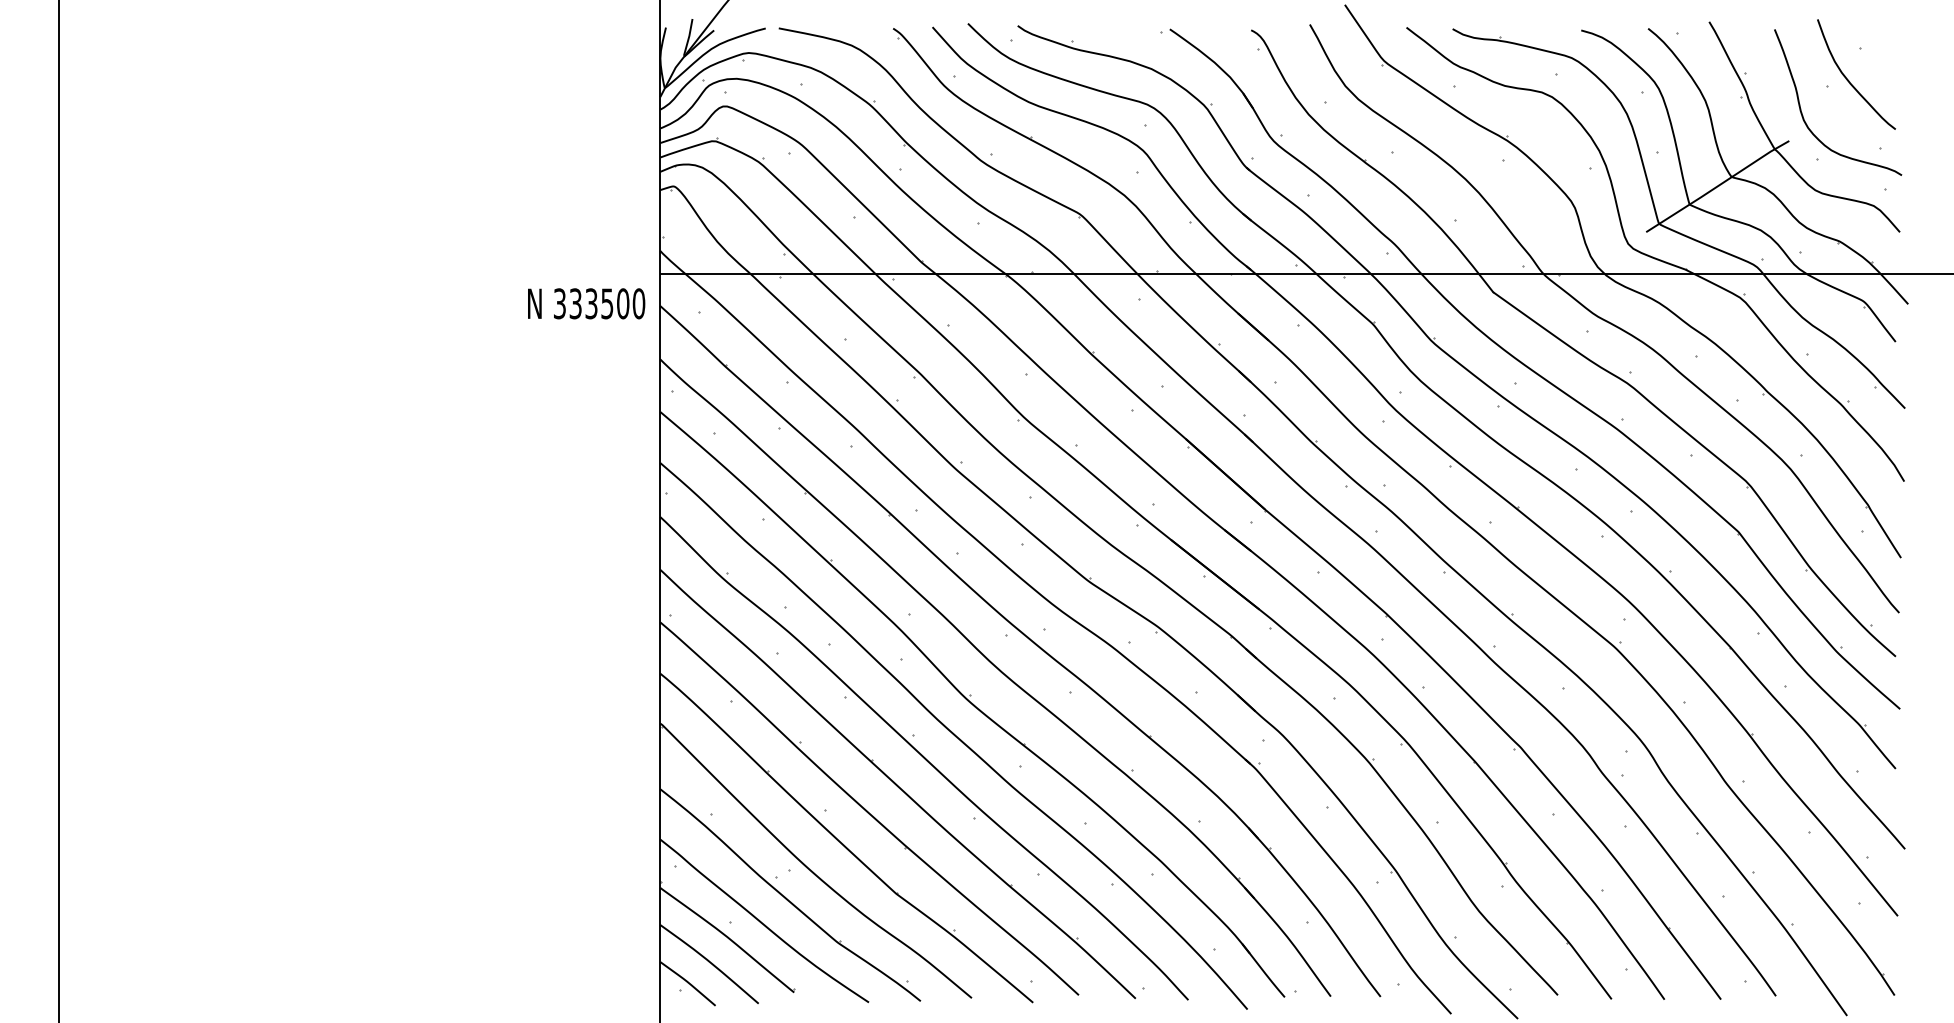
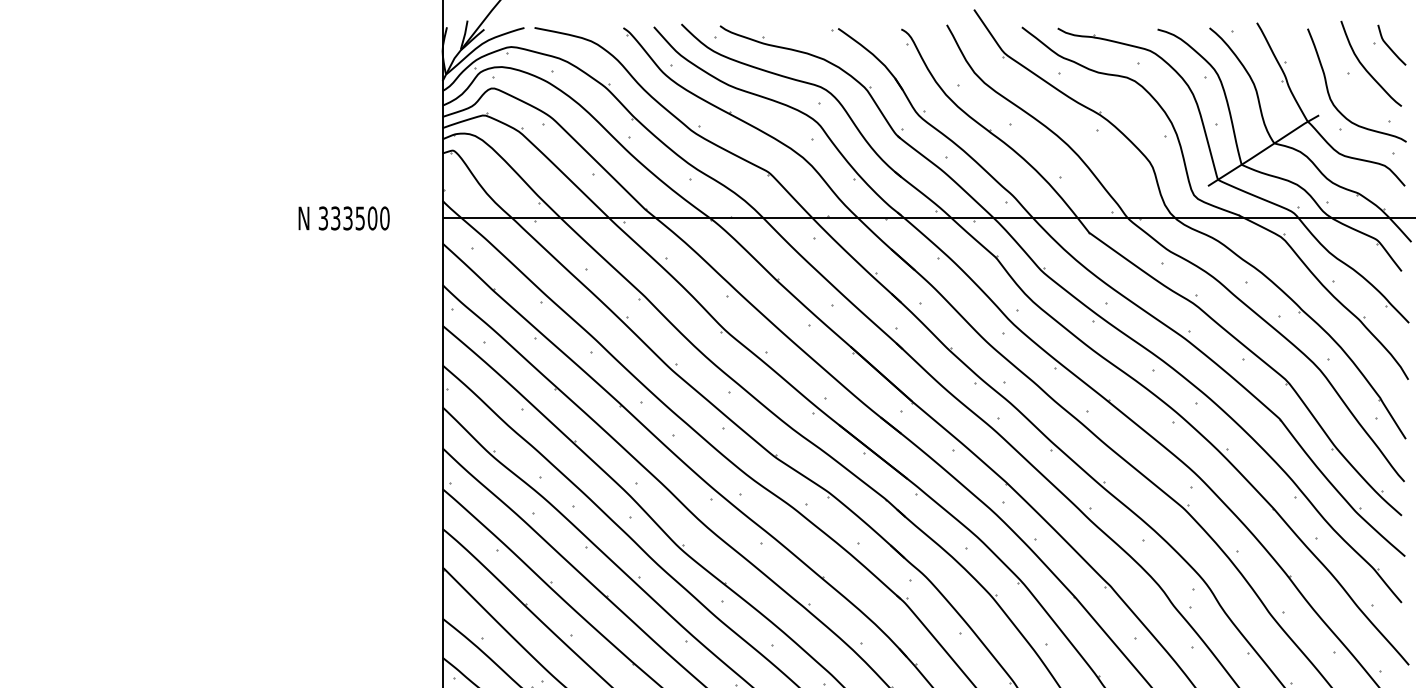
curve: (1879, 51) -> (1389, 45), added
text: (586, 303) -> (344, 218), moved

